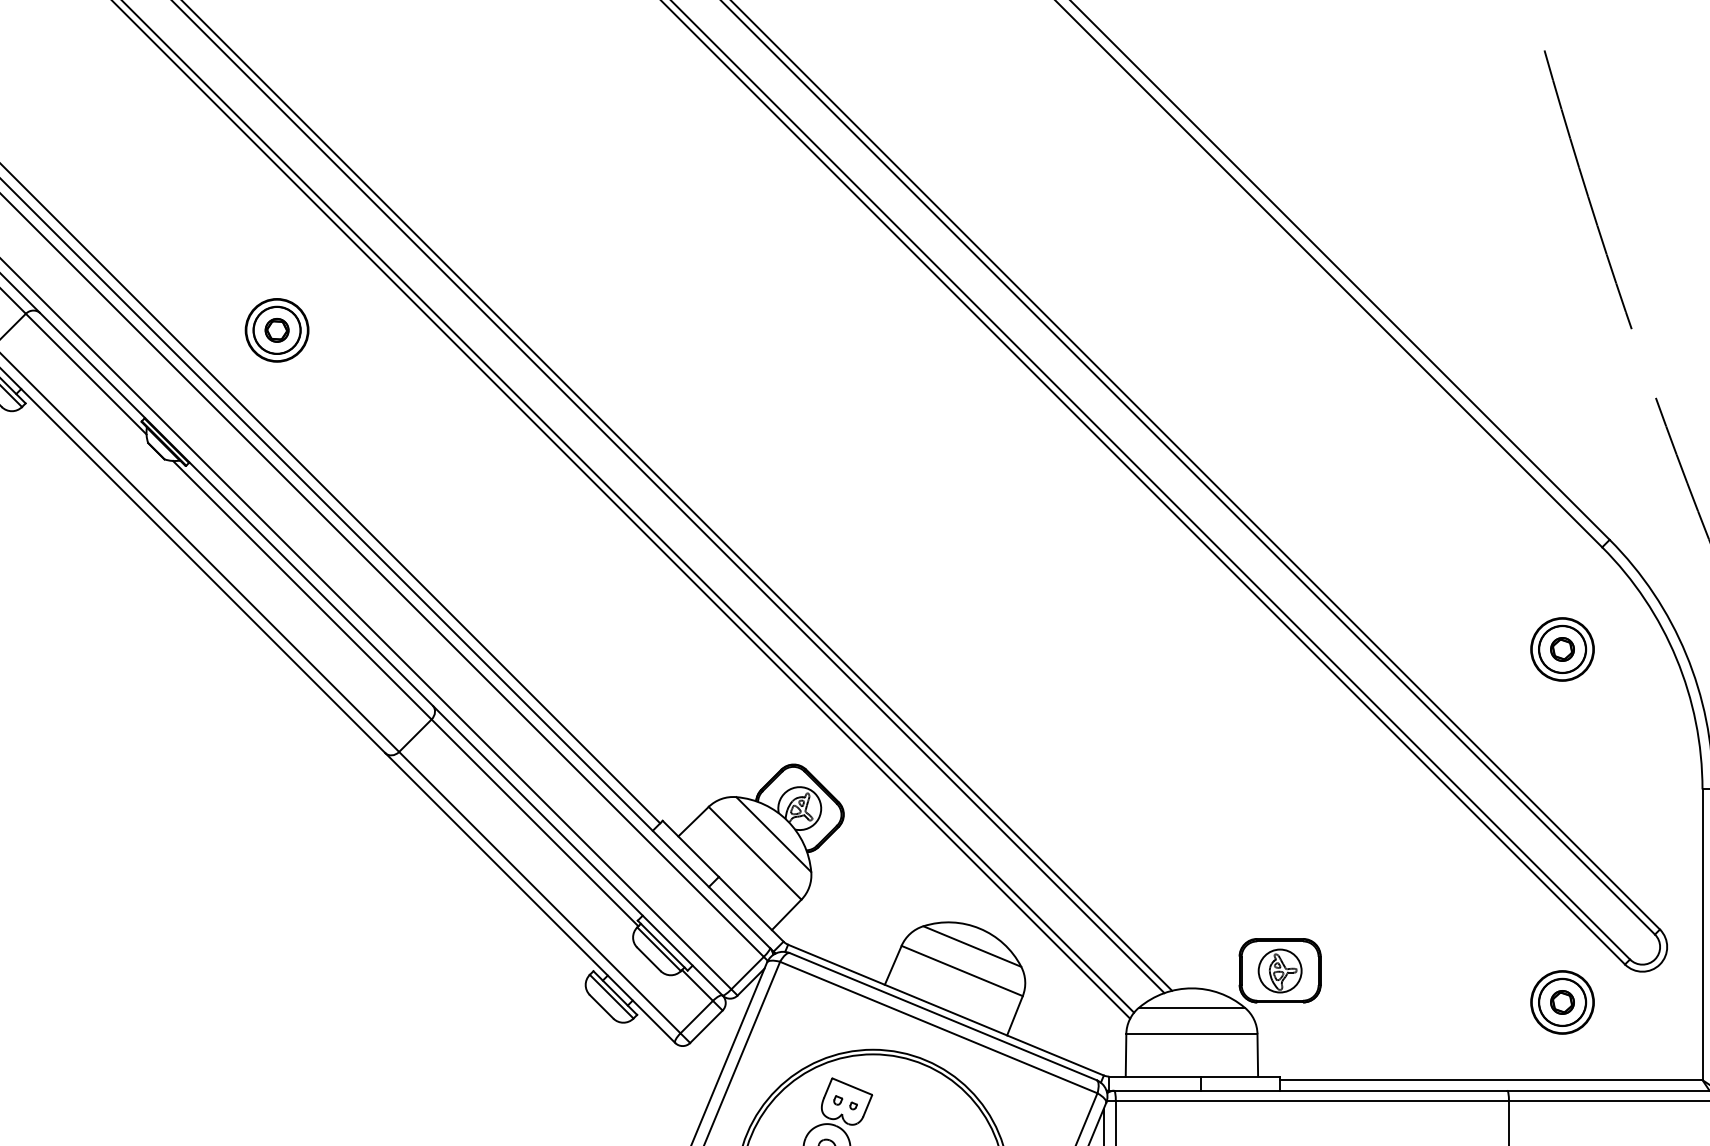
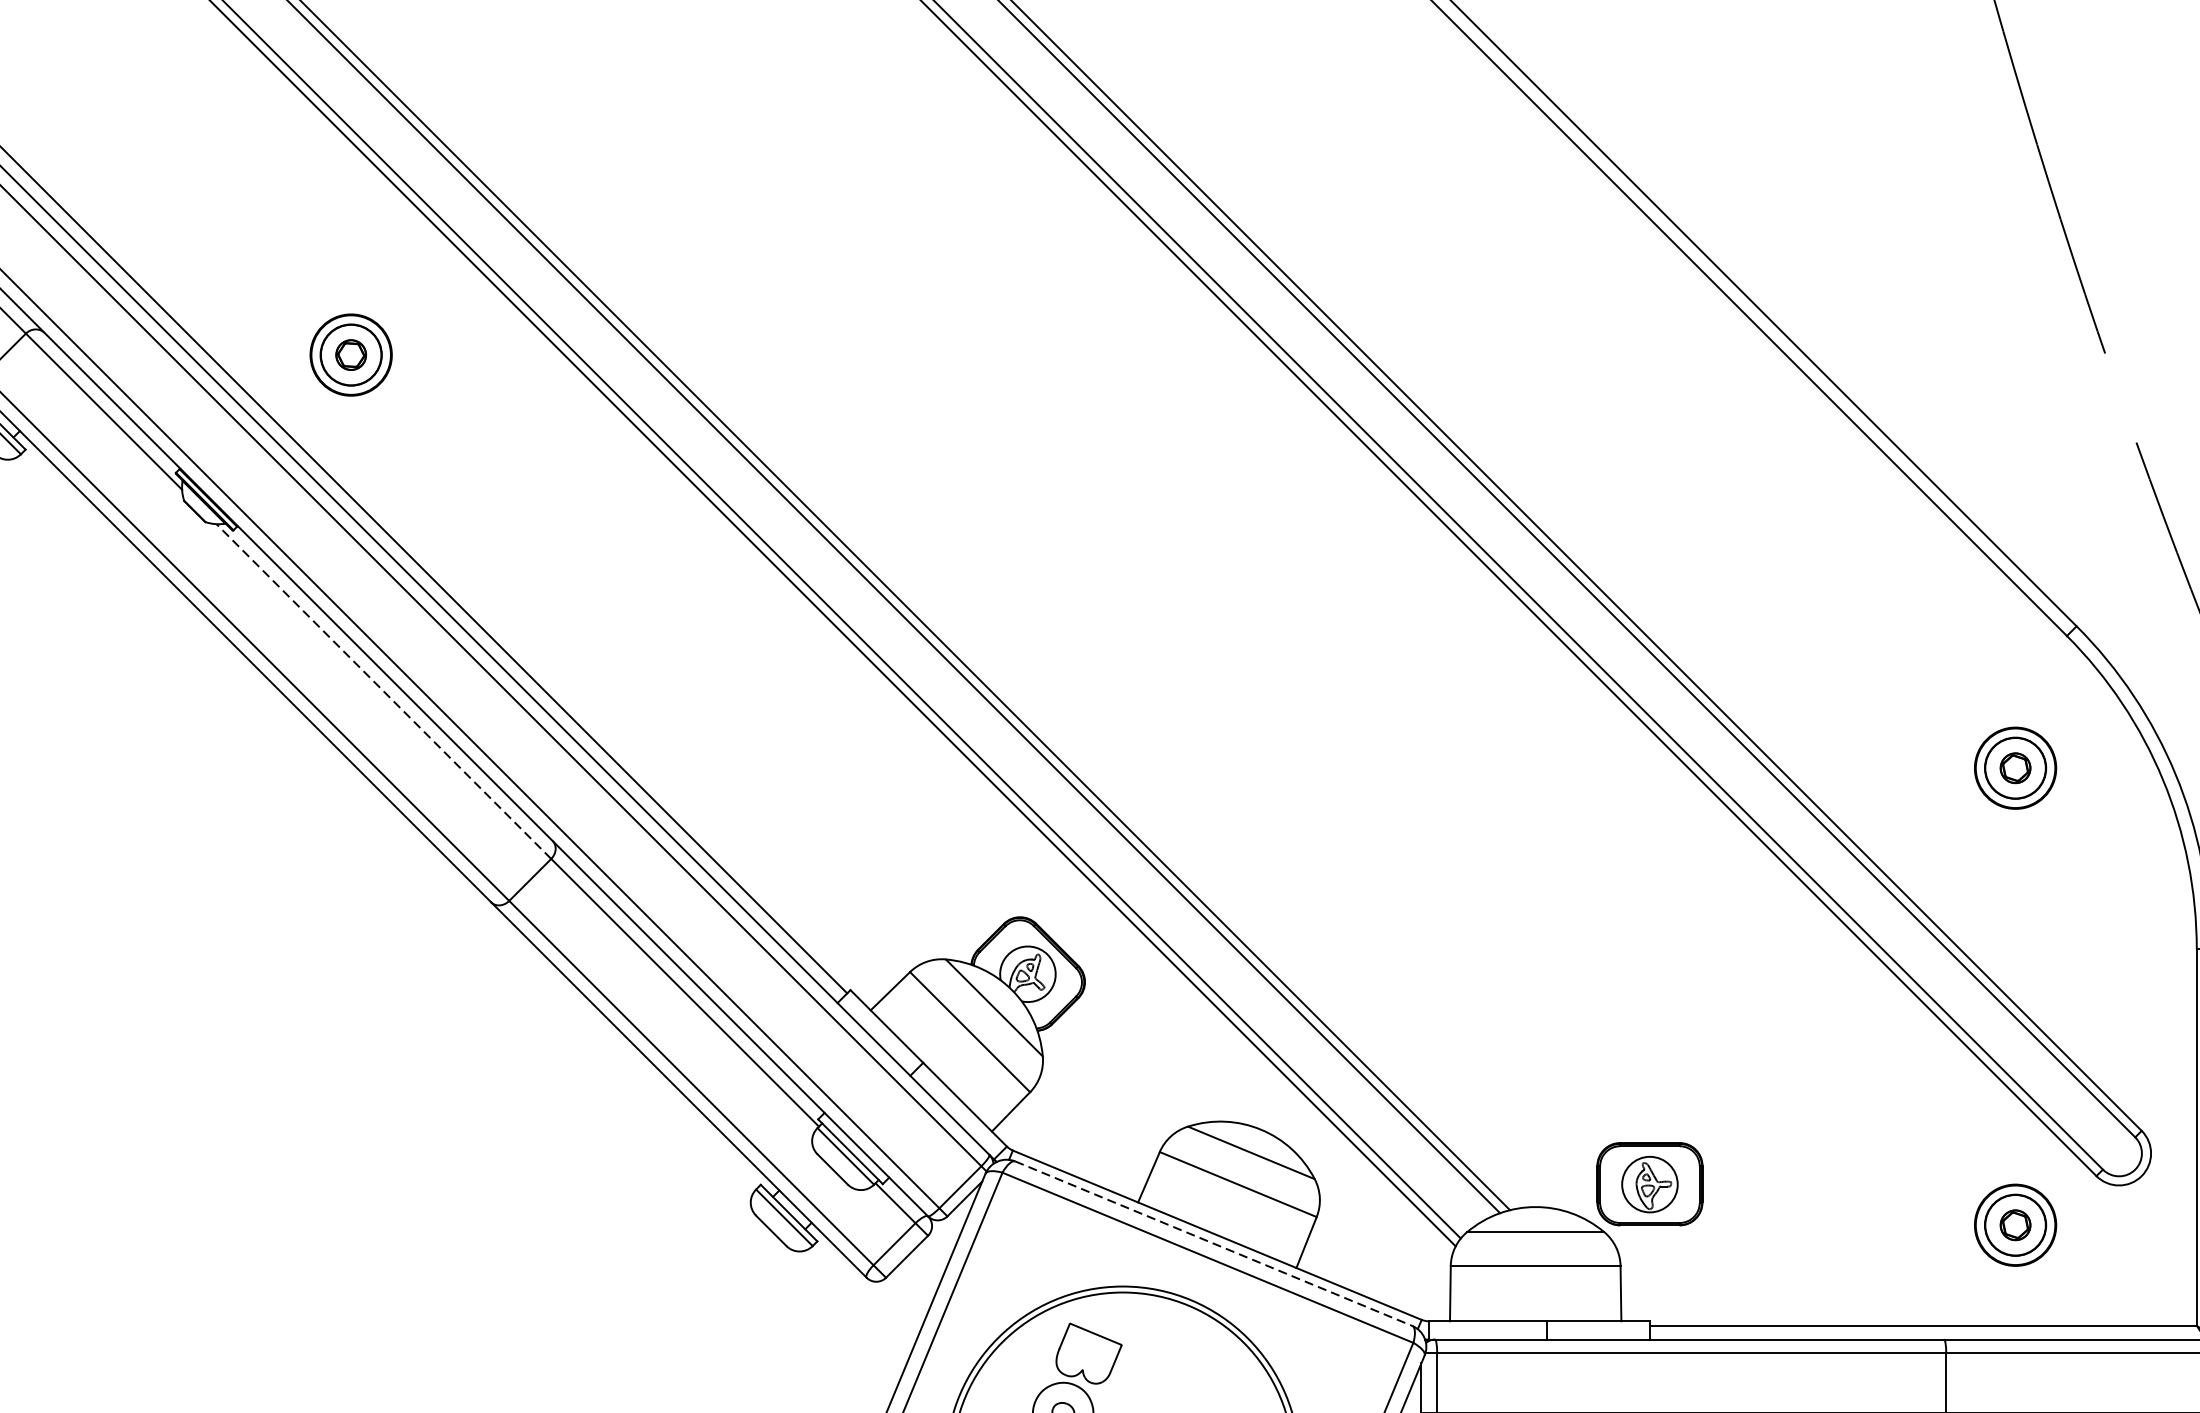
line: (302, 590) -> (384, 691), solid -> dashed
line: (943, 1016) -> (1214, 1243), solid -> dashed
part: (845, 1102) -> (1087, 1354), removed

